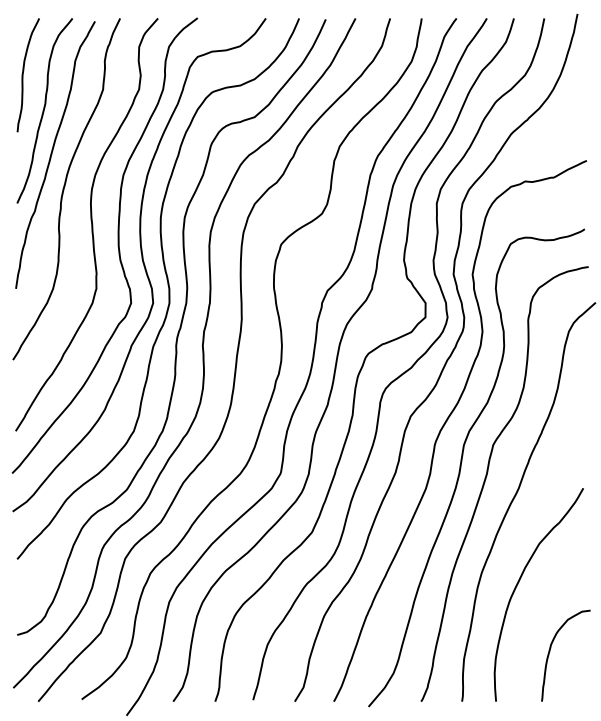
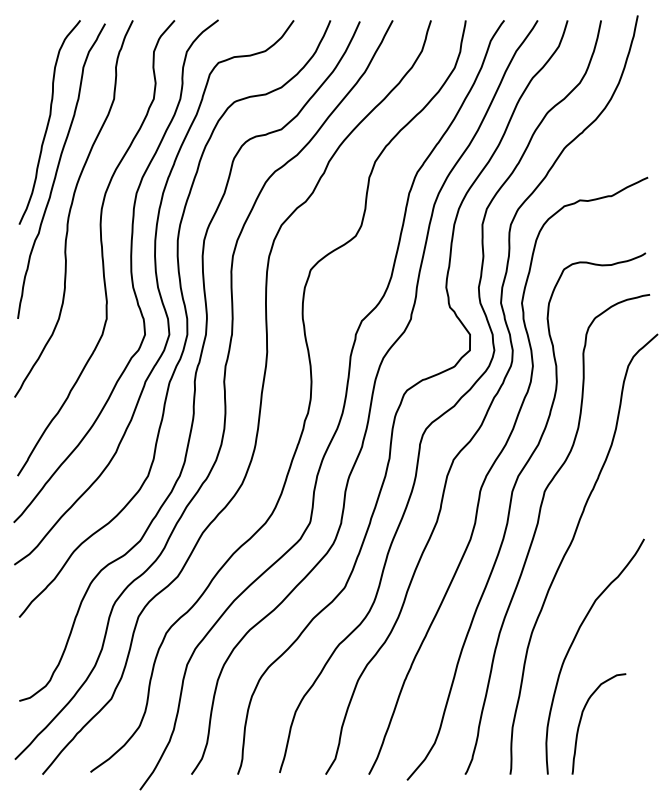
curve: (23, 74) -> (26, 82), removed
curve: (550, 649) -> (582, 717), moved

